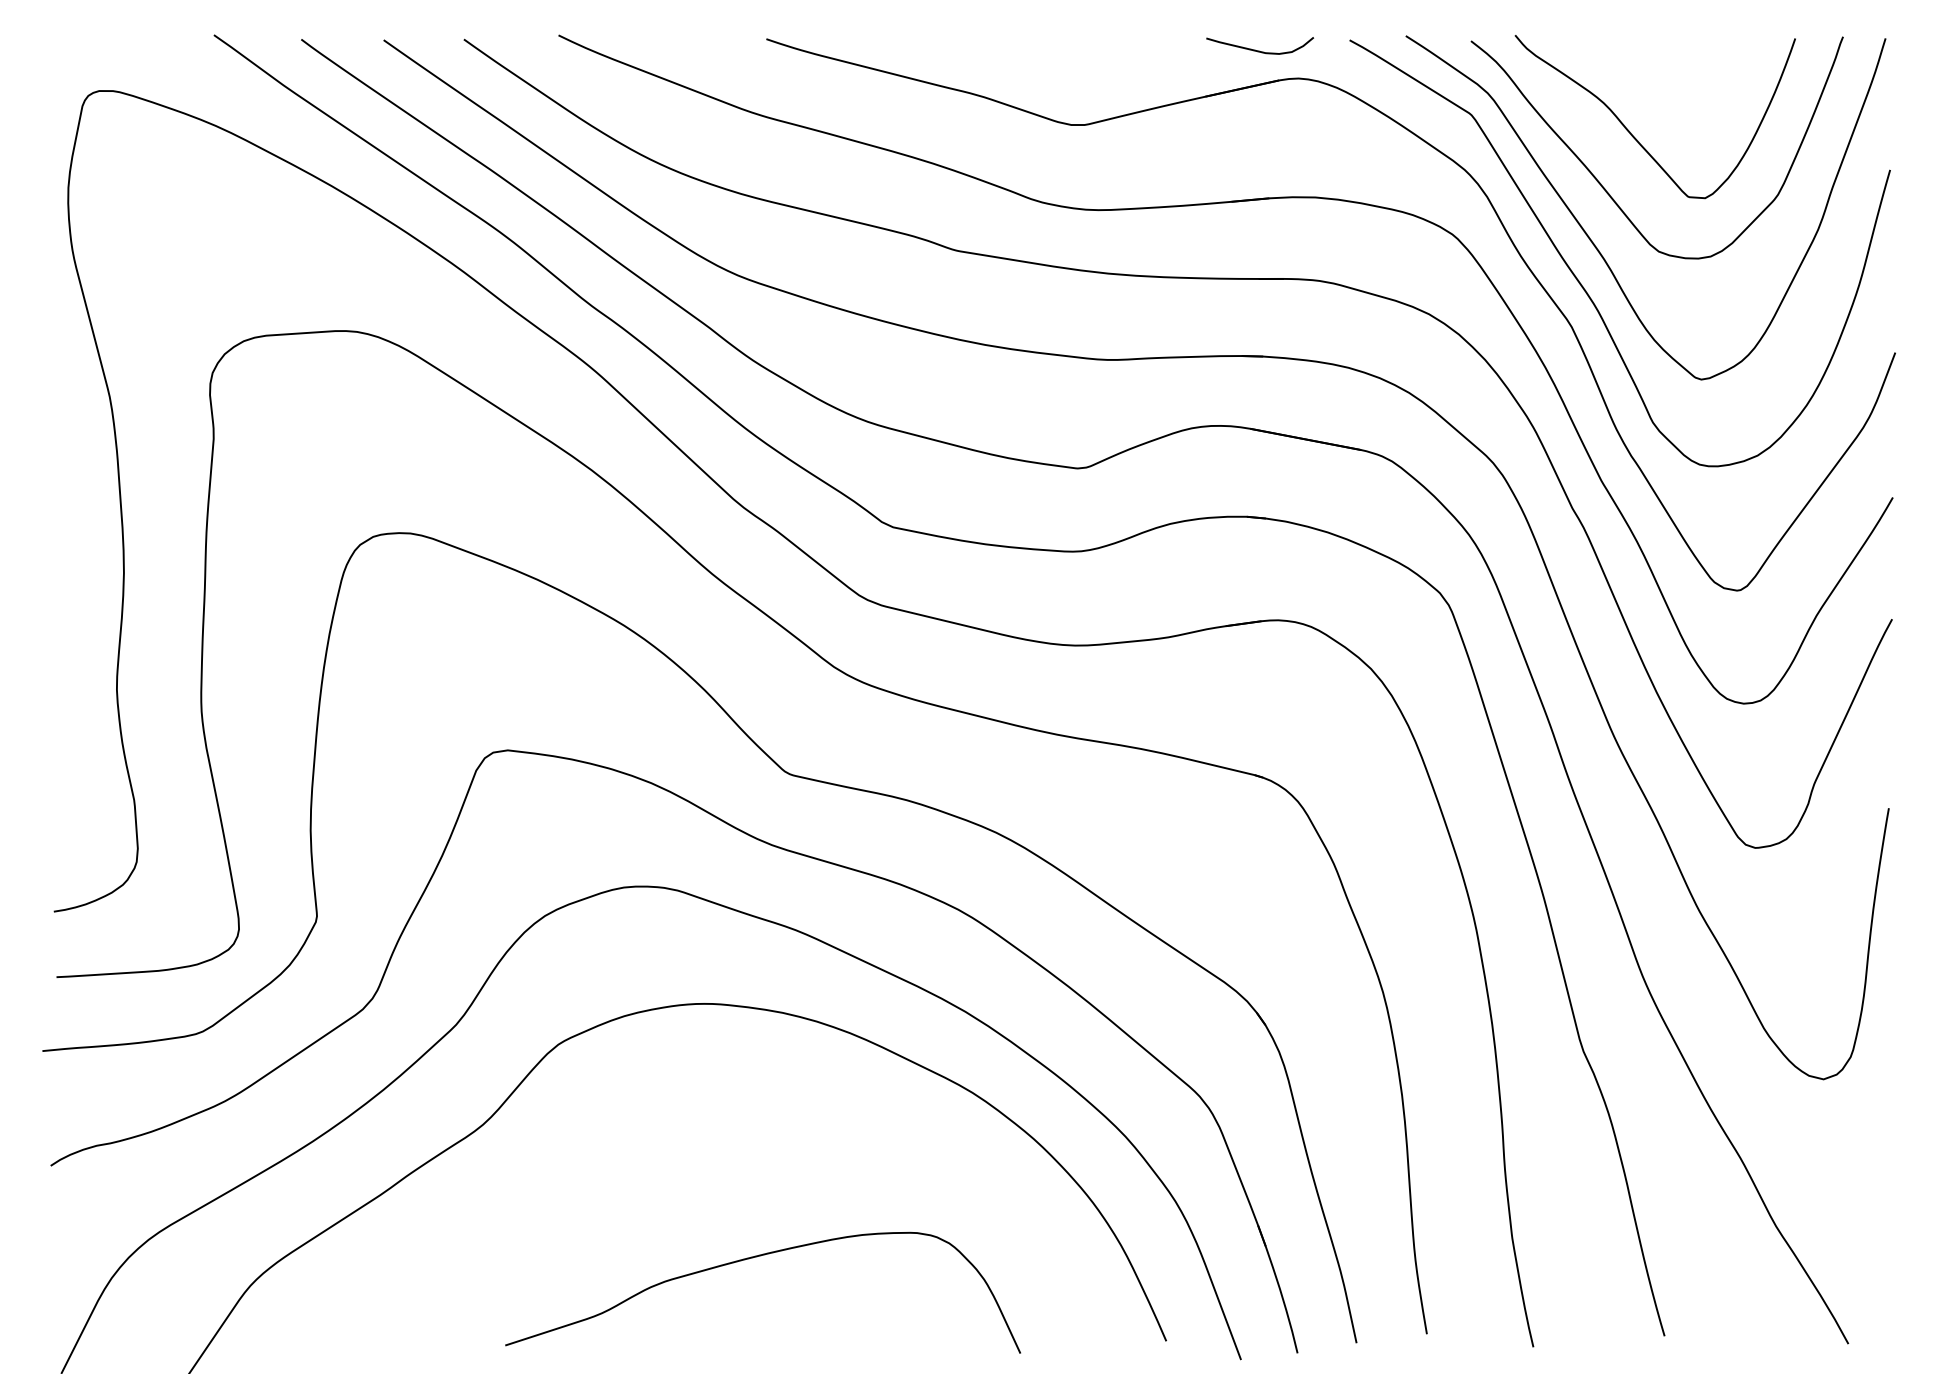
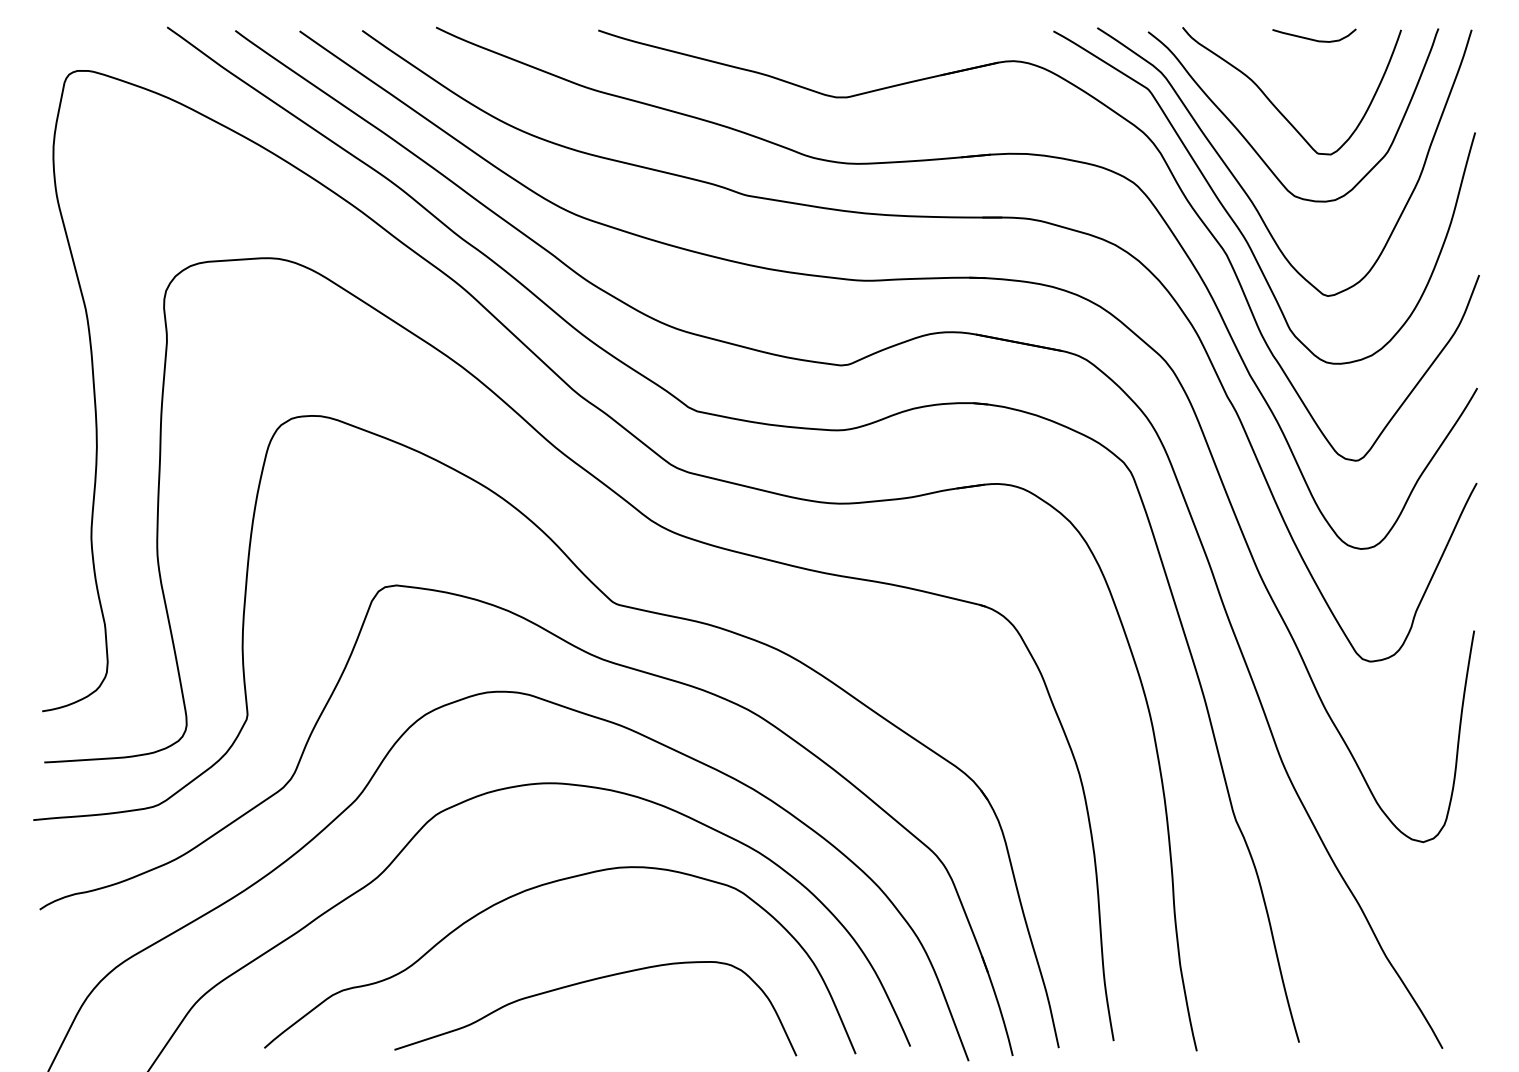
curve: (1259, 50) -> (1313, 39), moved
curve: (685, 1138) -> (535, 888), added

